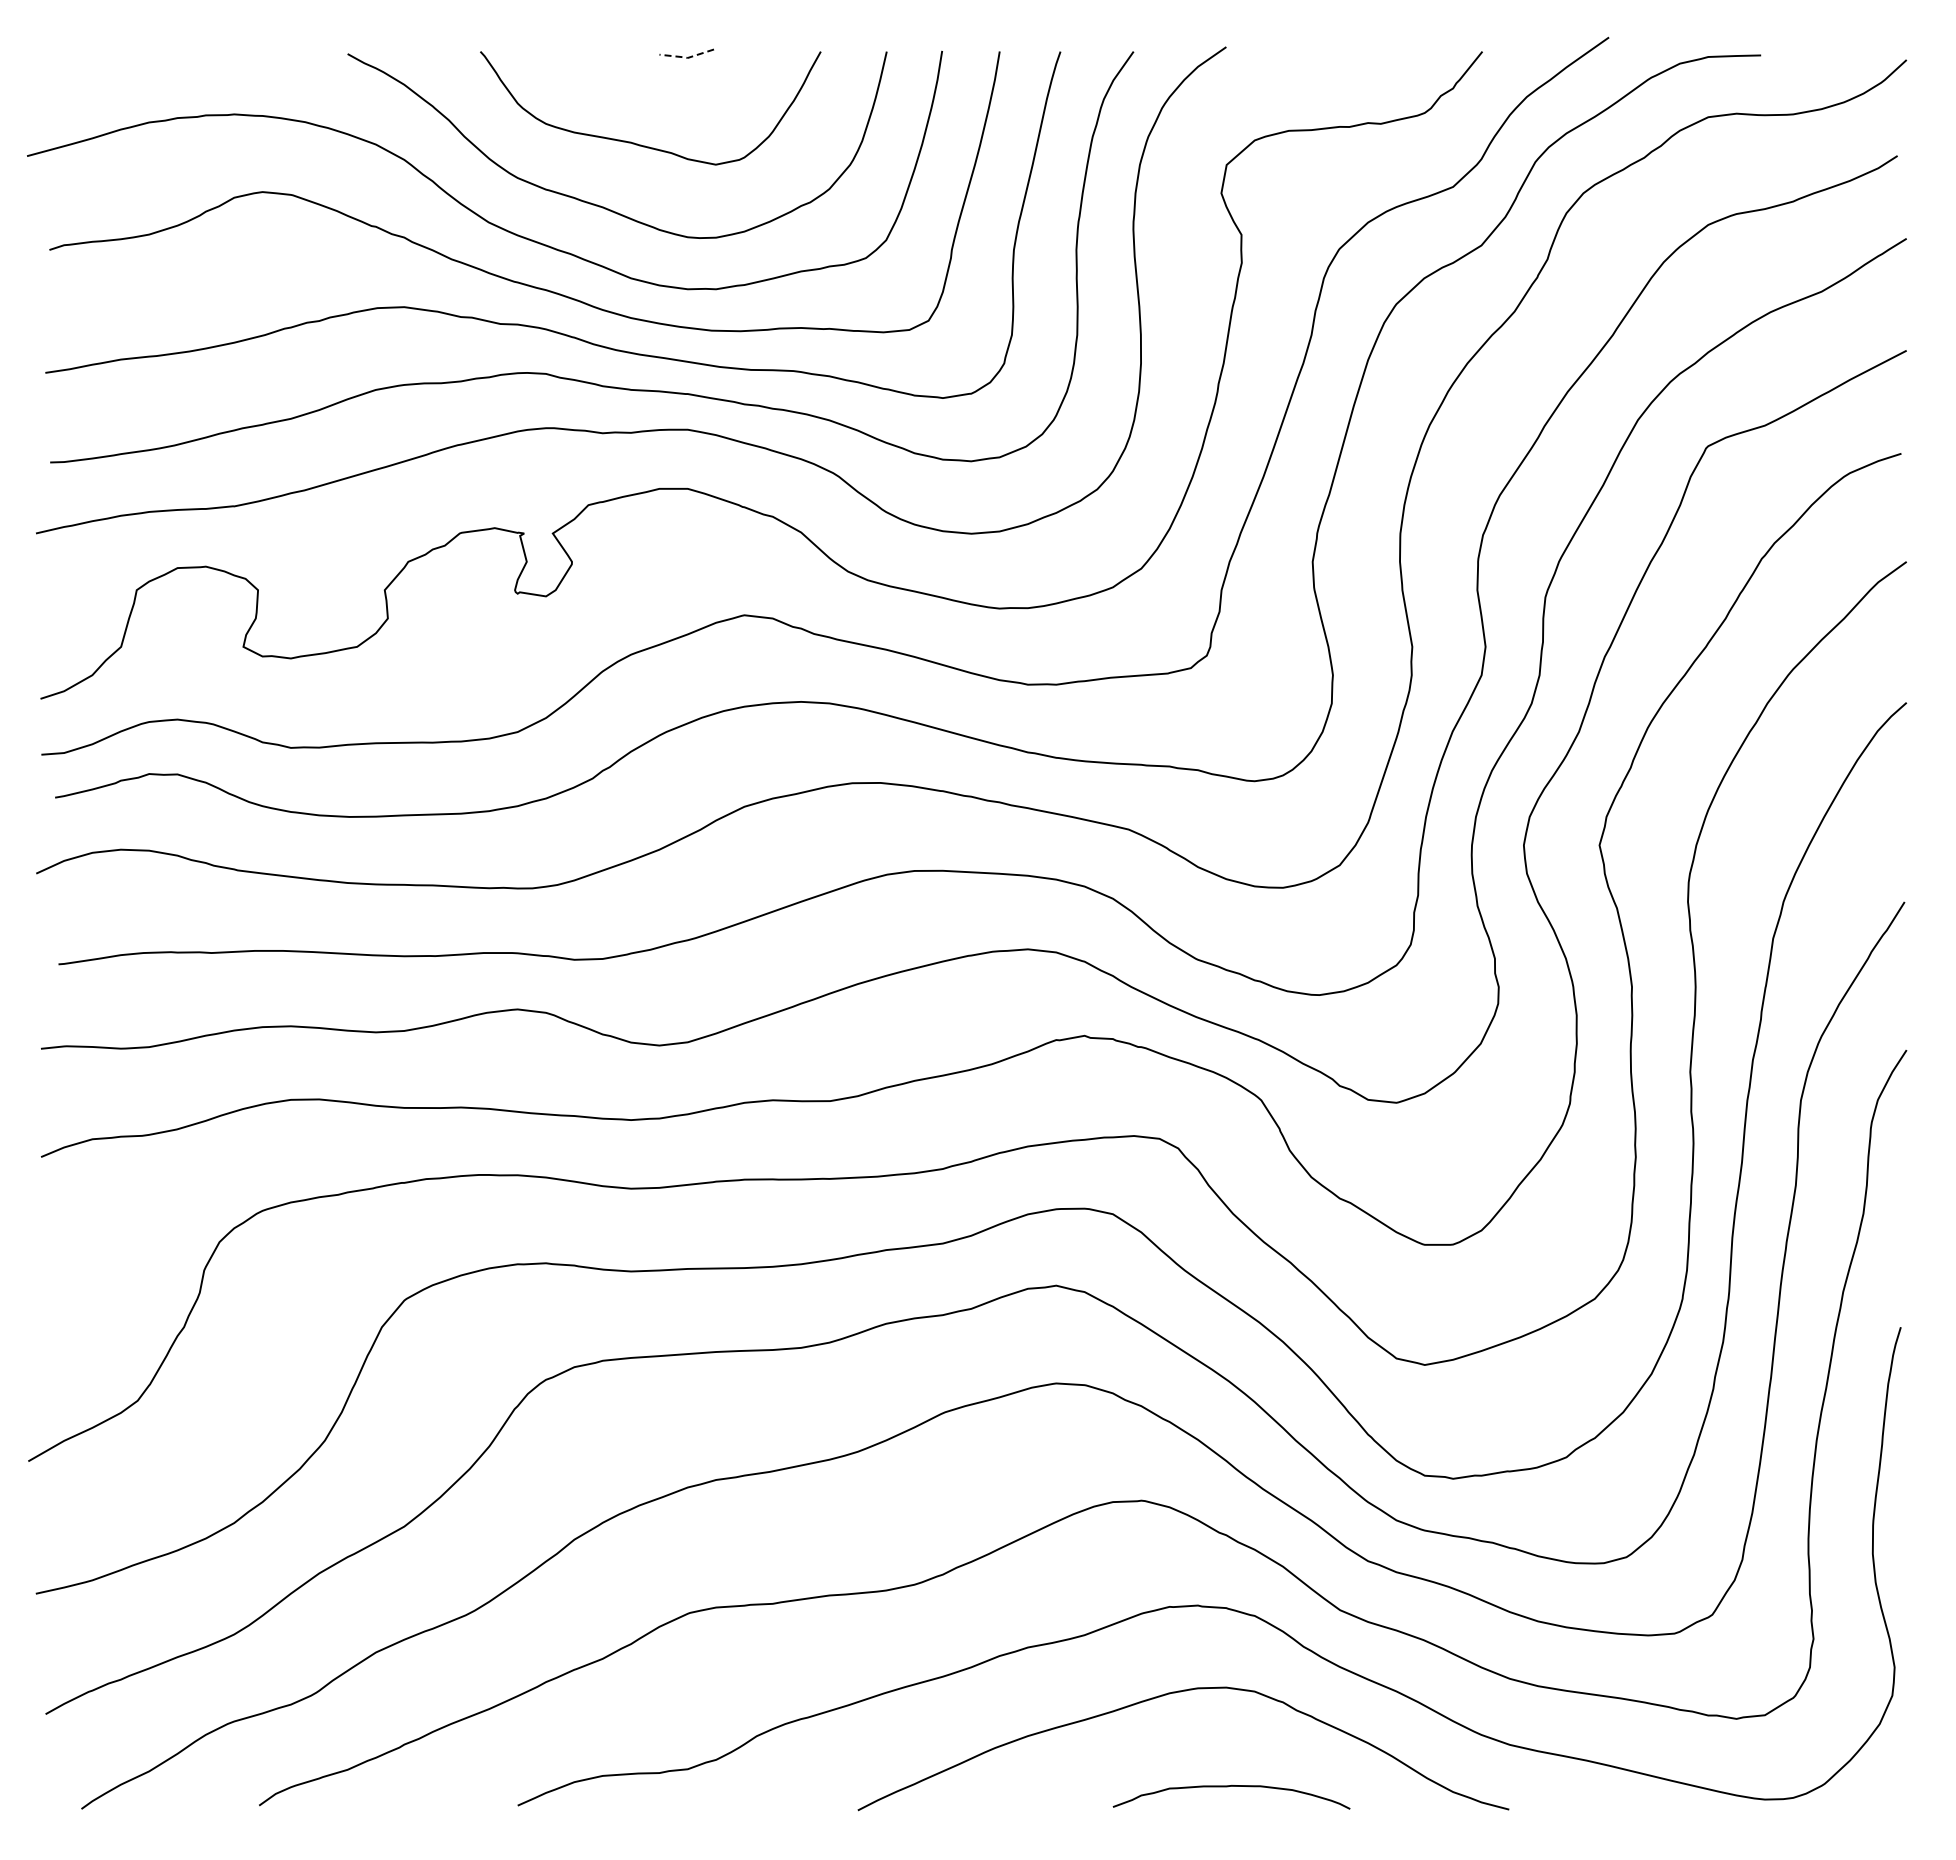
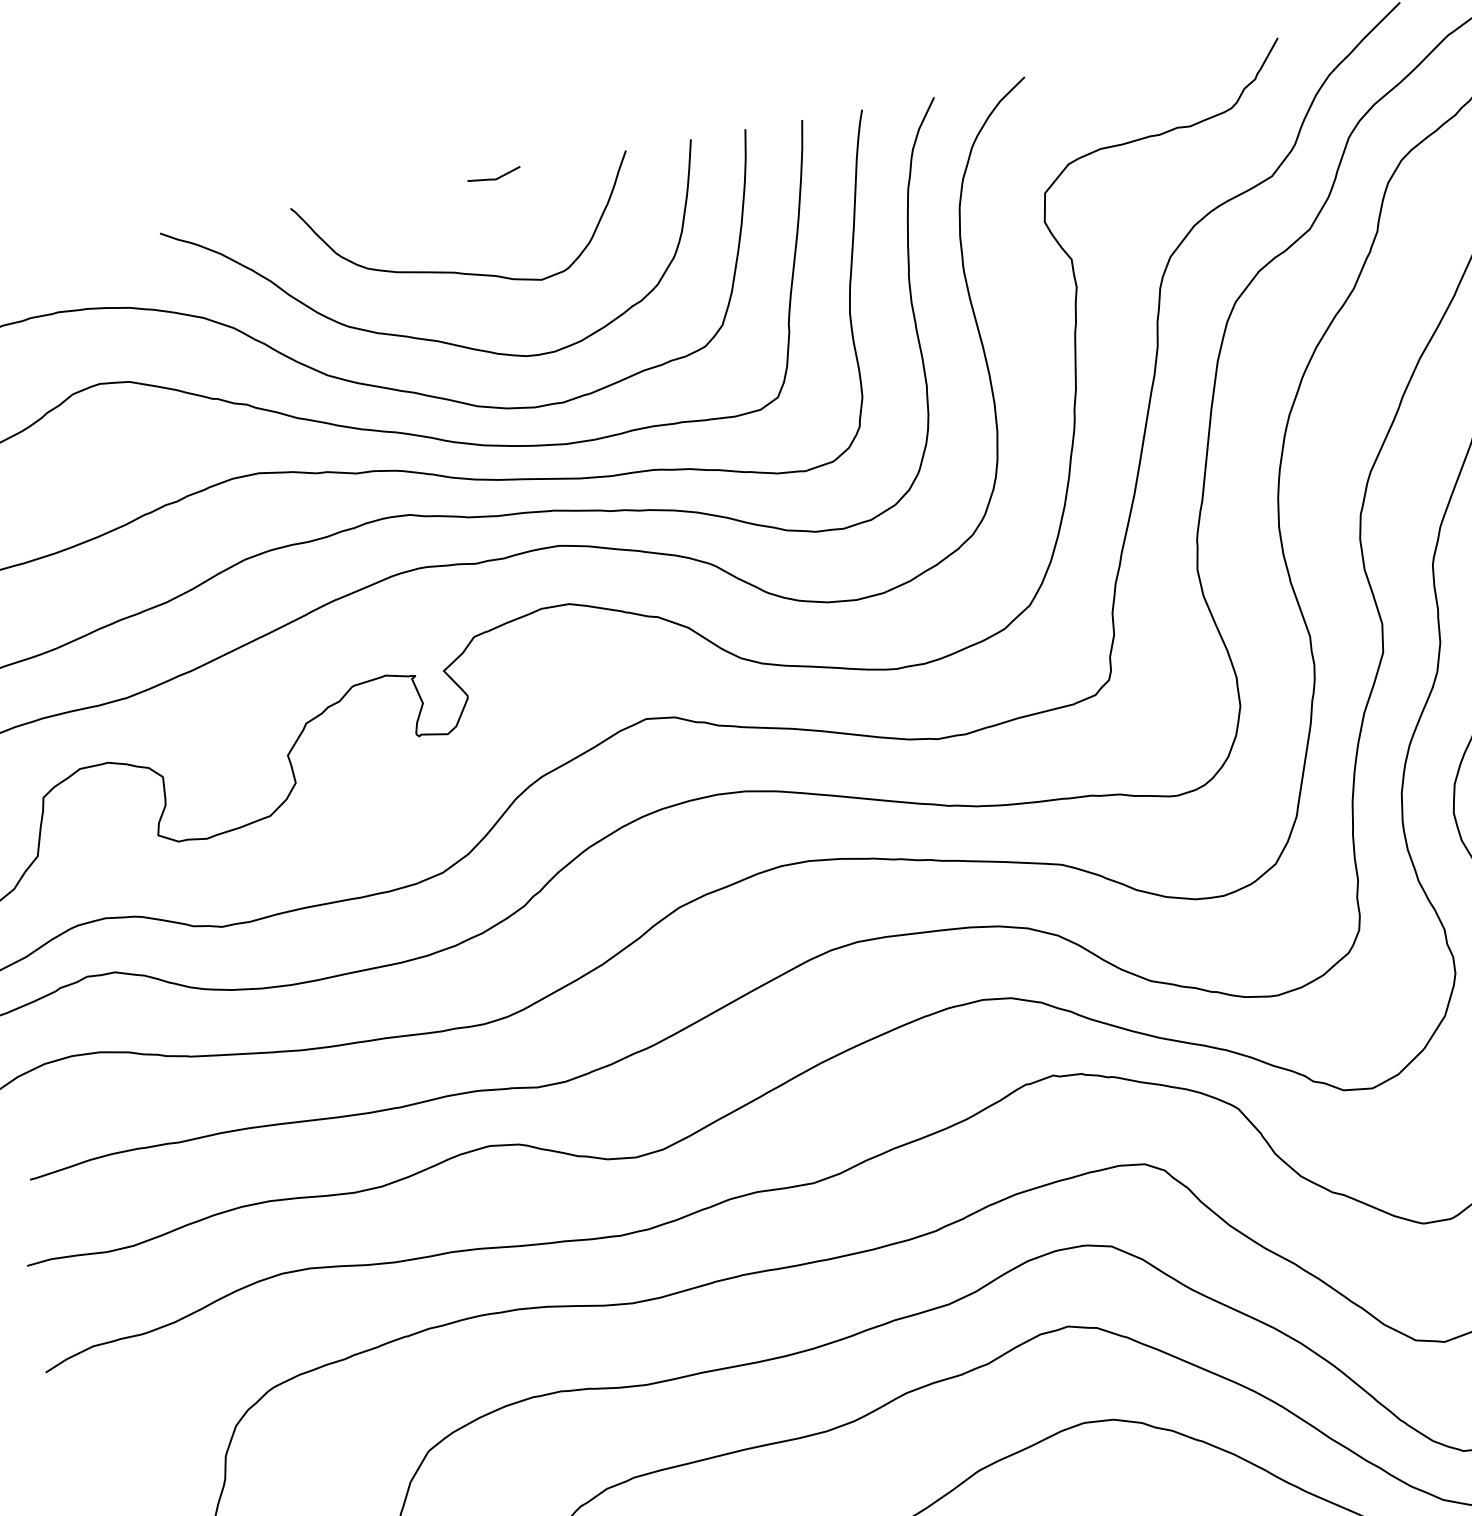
line: (686, 57) -> (494, 179), dashed -> solid

